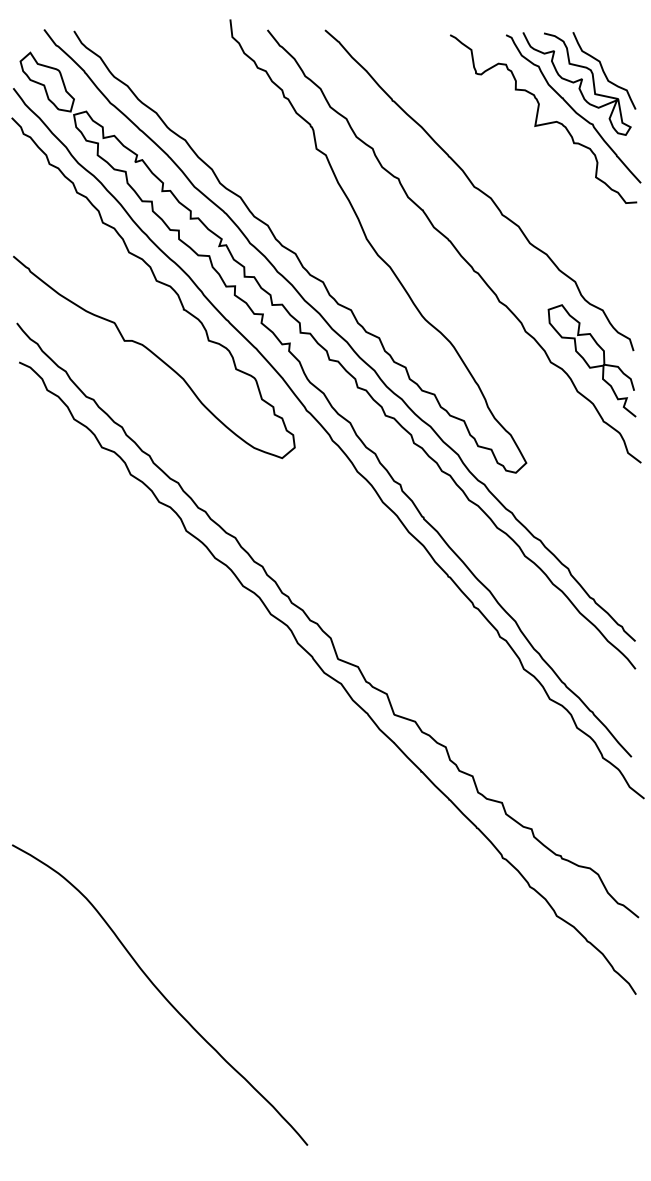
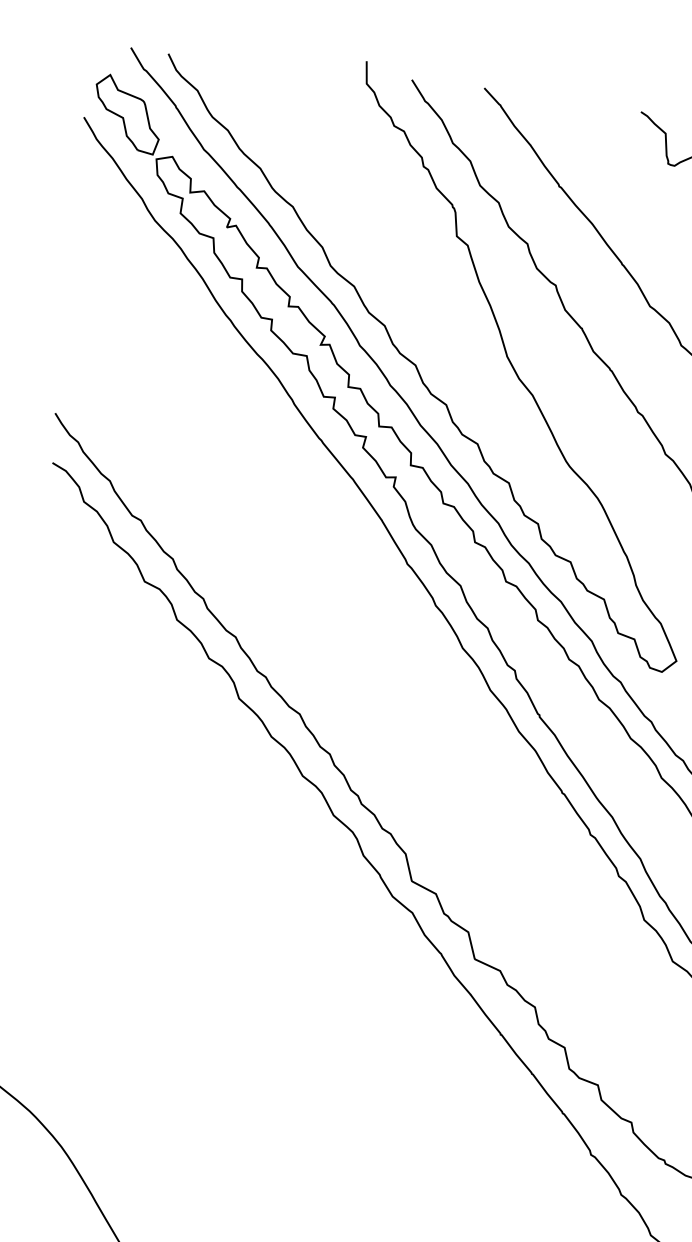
curve: (157, 282) -> (237, 381), removed

